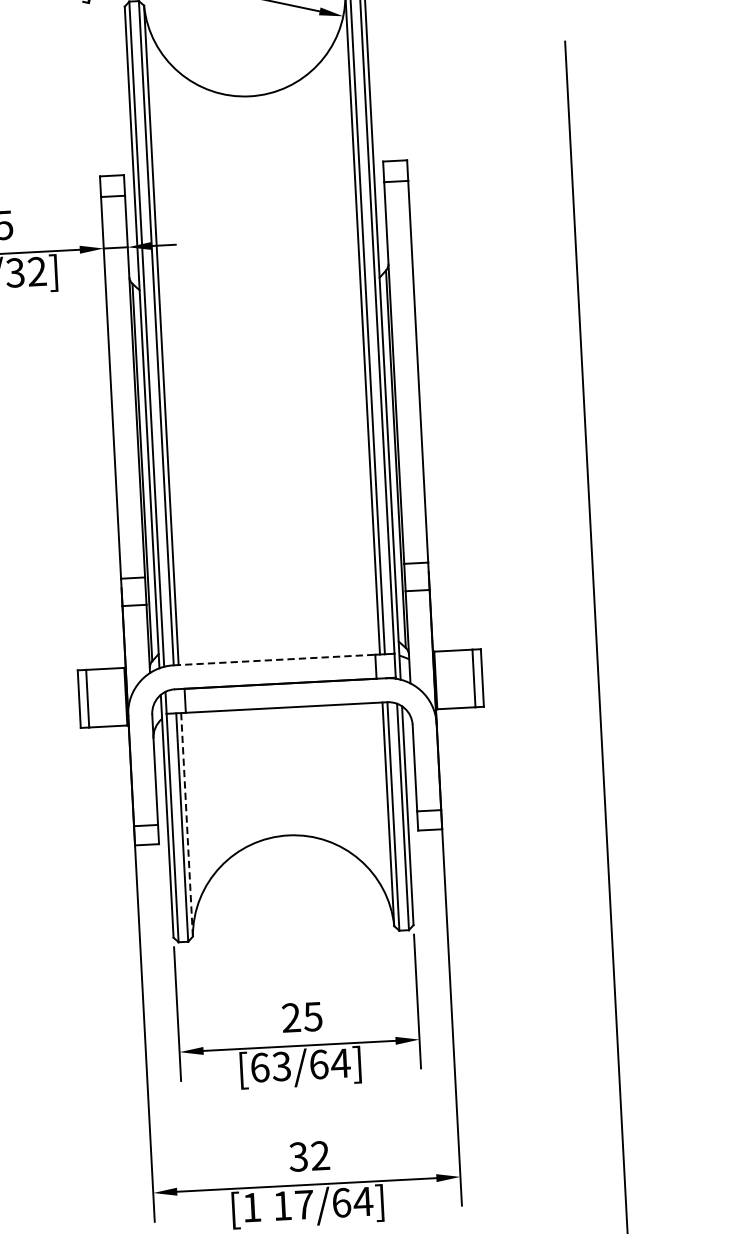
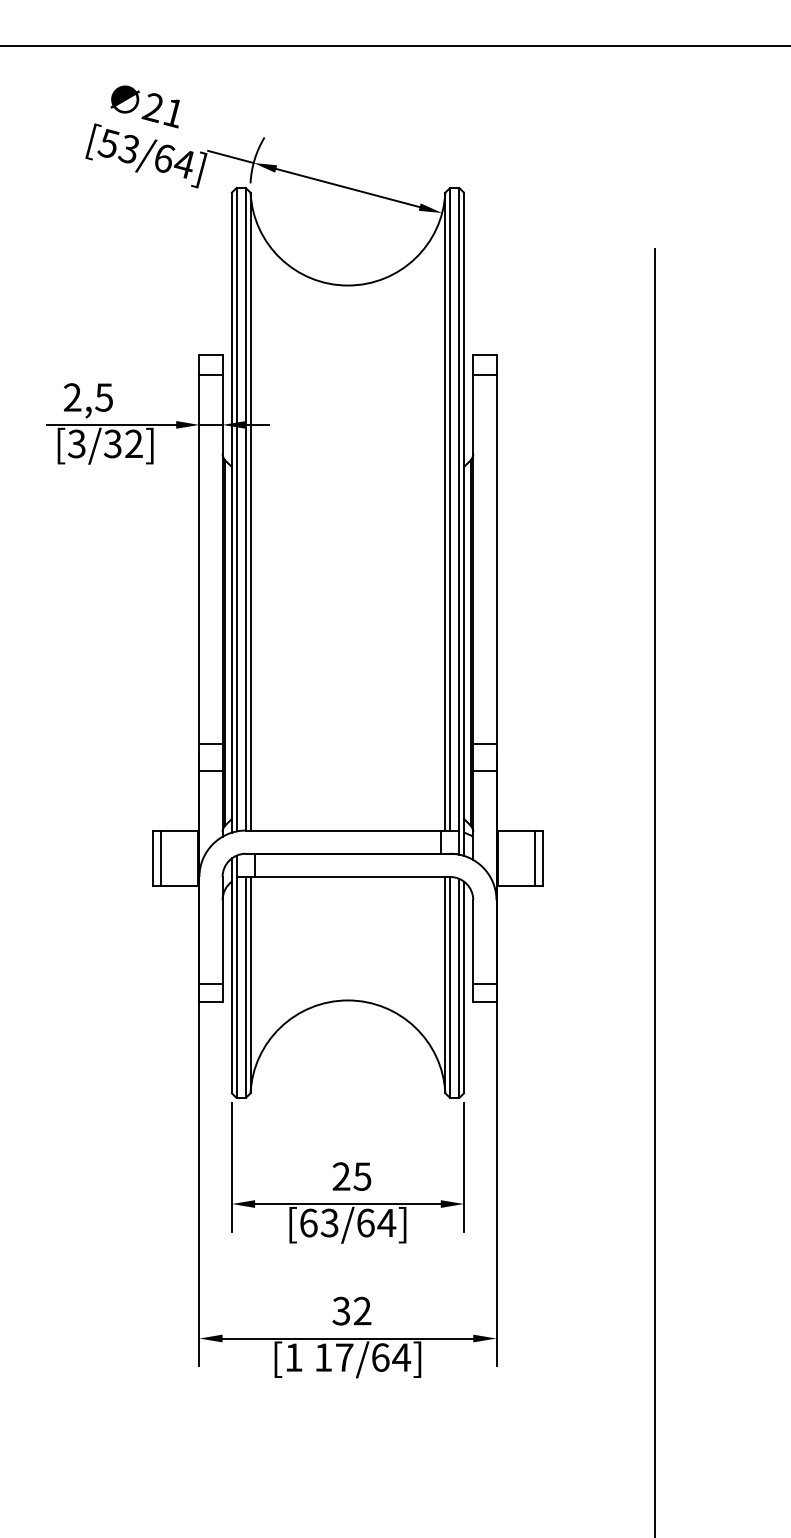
line: (274, 659) -> (343, 830), dashed -> solid
line: (186, 825) -> (250, 985), dashed -> solid

